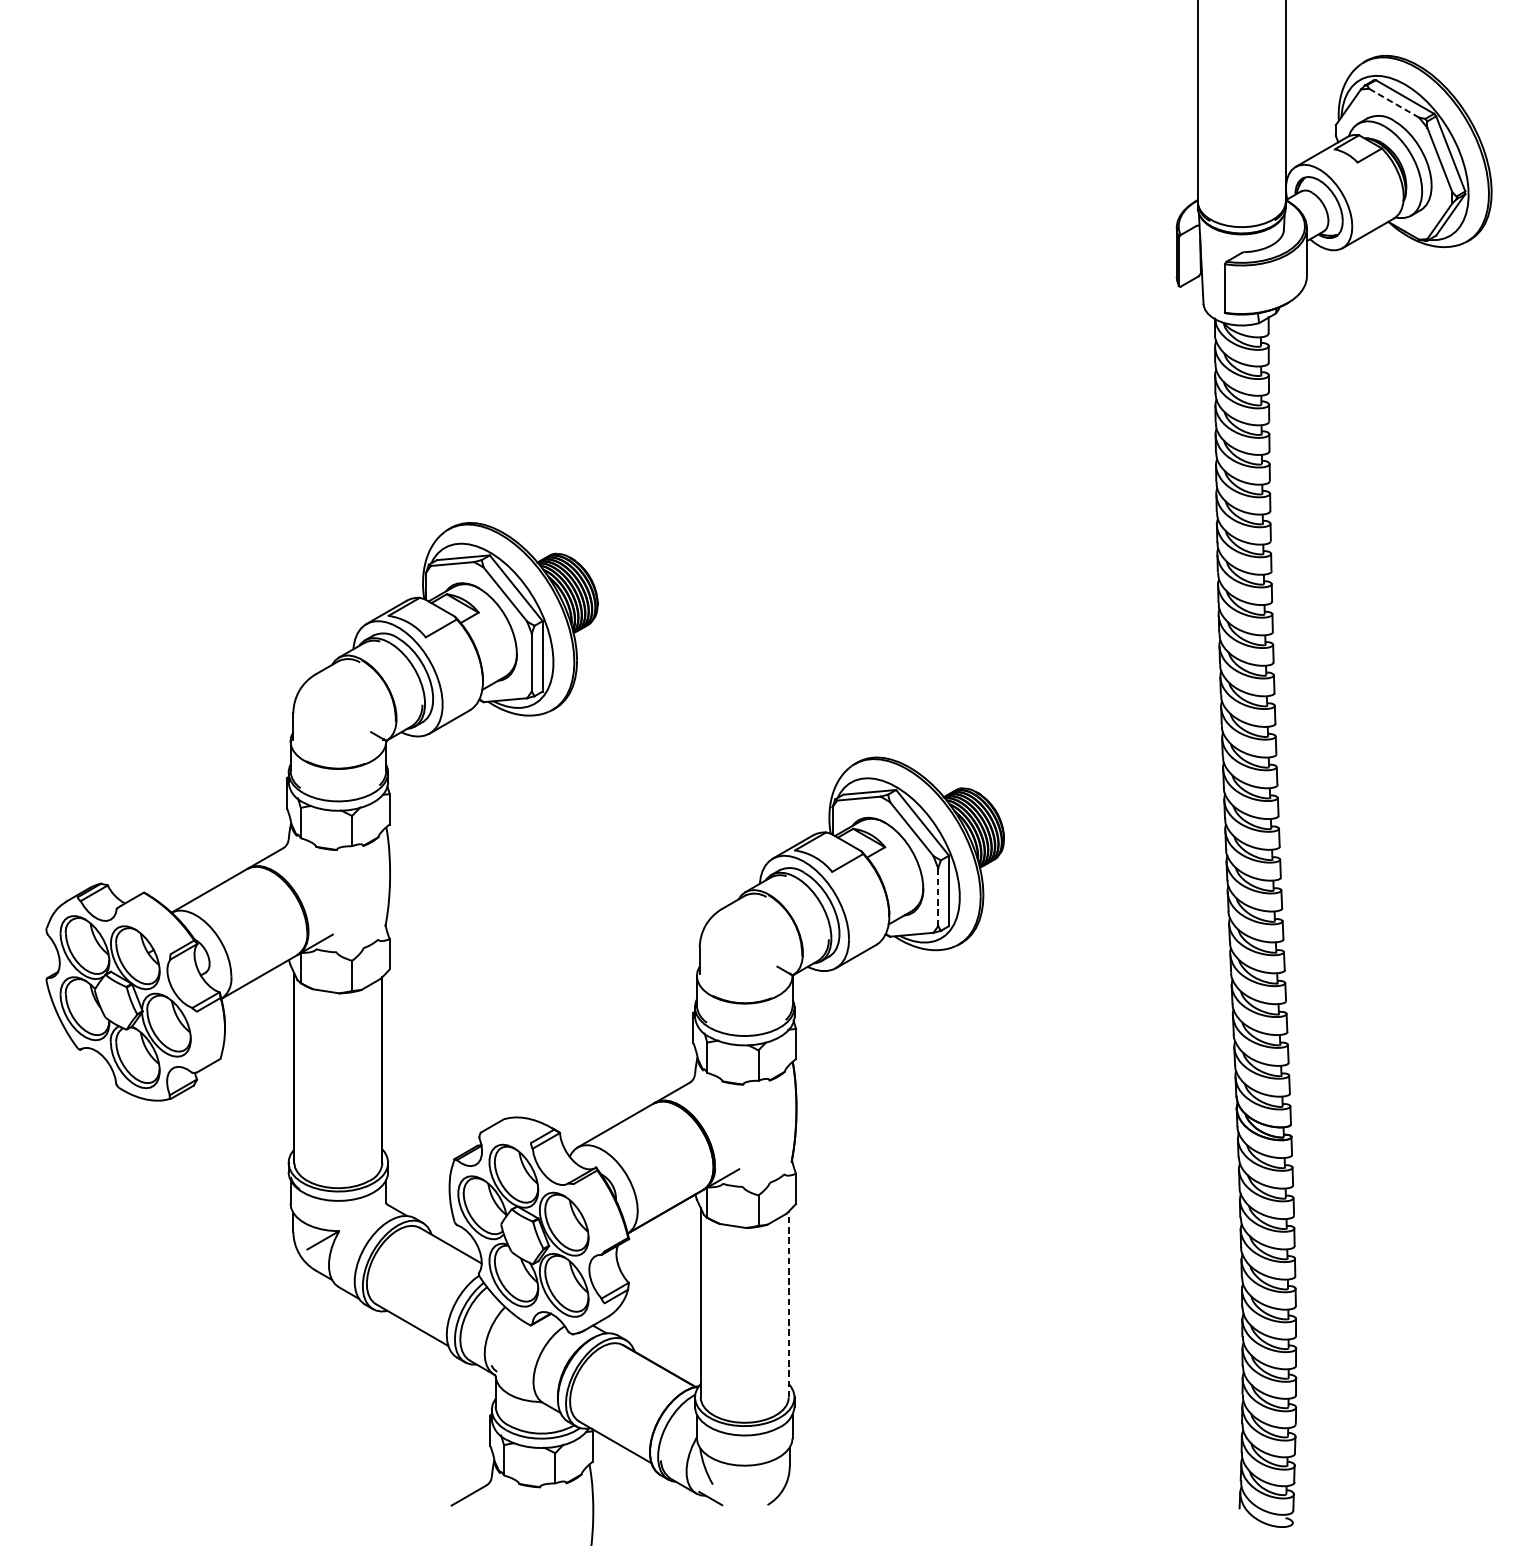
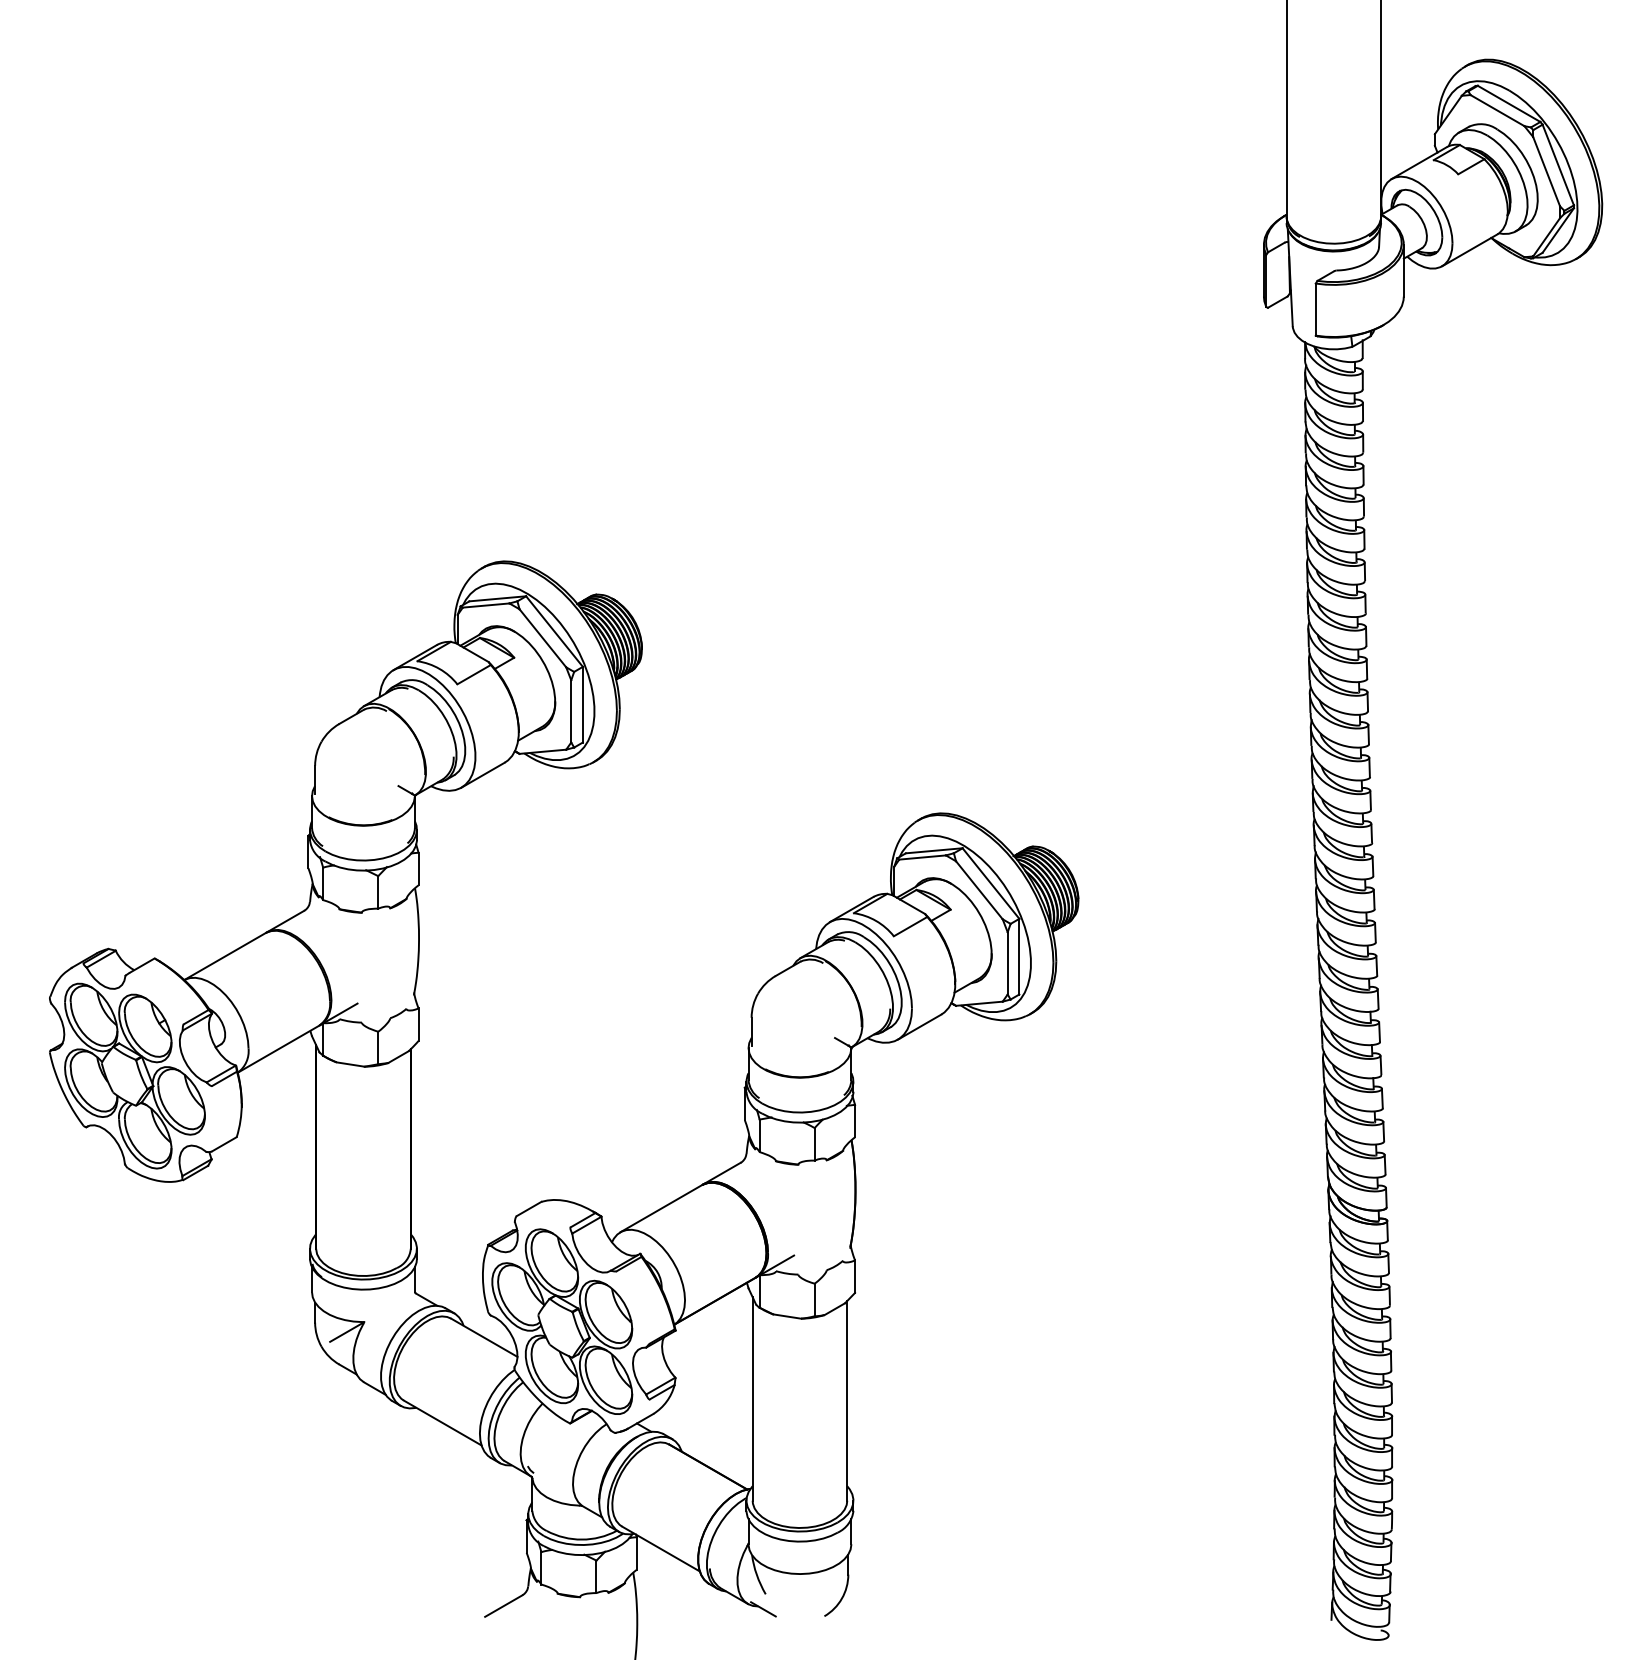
line: (1394, 103) -> (1497, 110), dashed -> solid
line: (937, 896) -> (1007, 962), dashed -> solid
line: (789, 1304) -> (847, 1400), dashed -> solid

